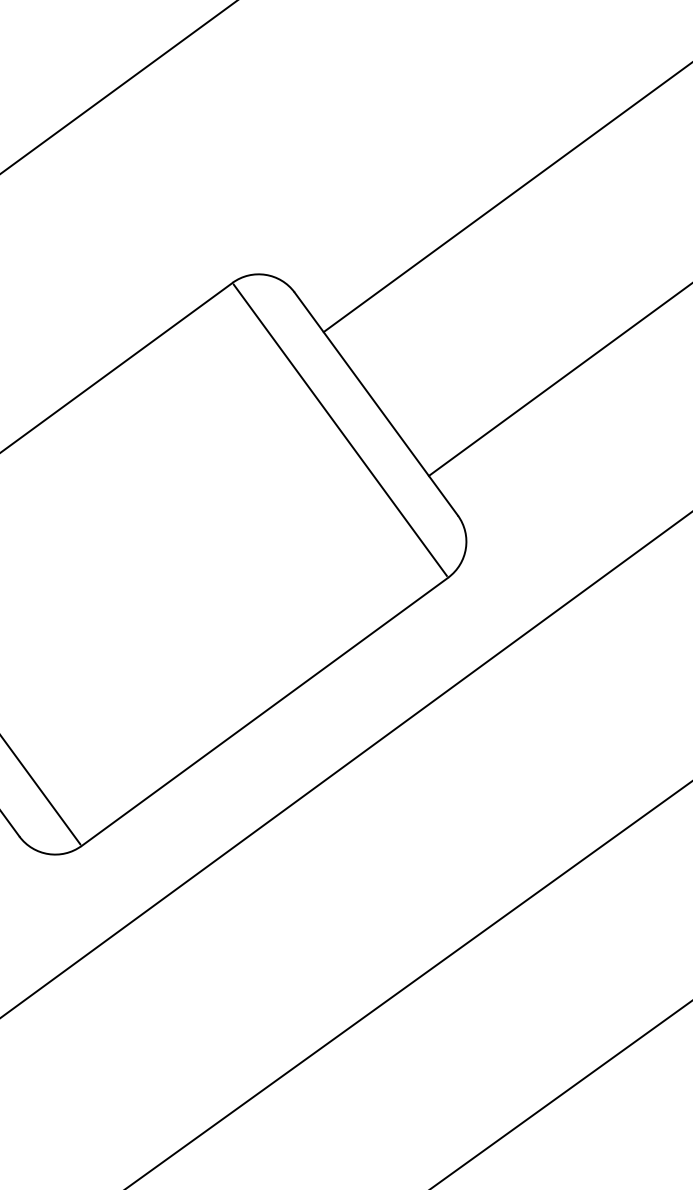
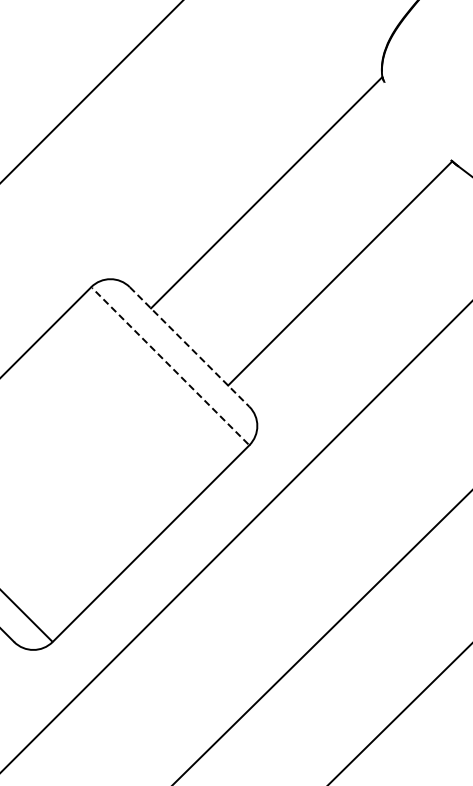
line: (376, 403) -> (189, 346), solid -> dashed
line: (339, 428) -> (169, 365), solid -> dashed

